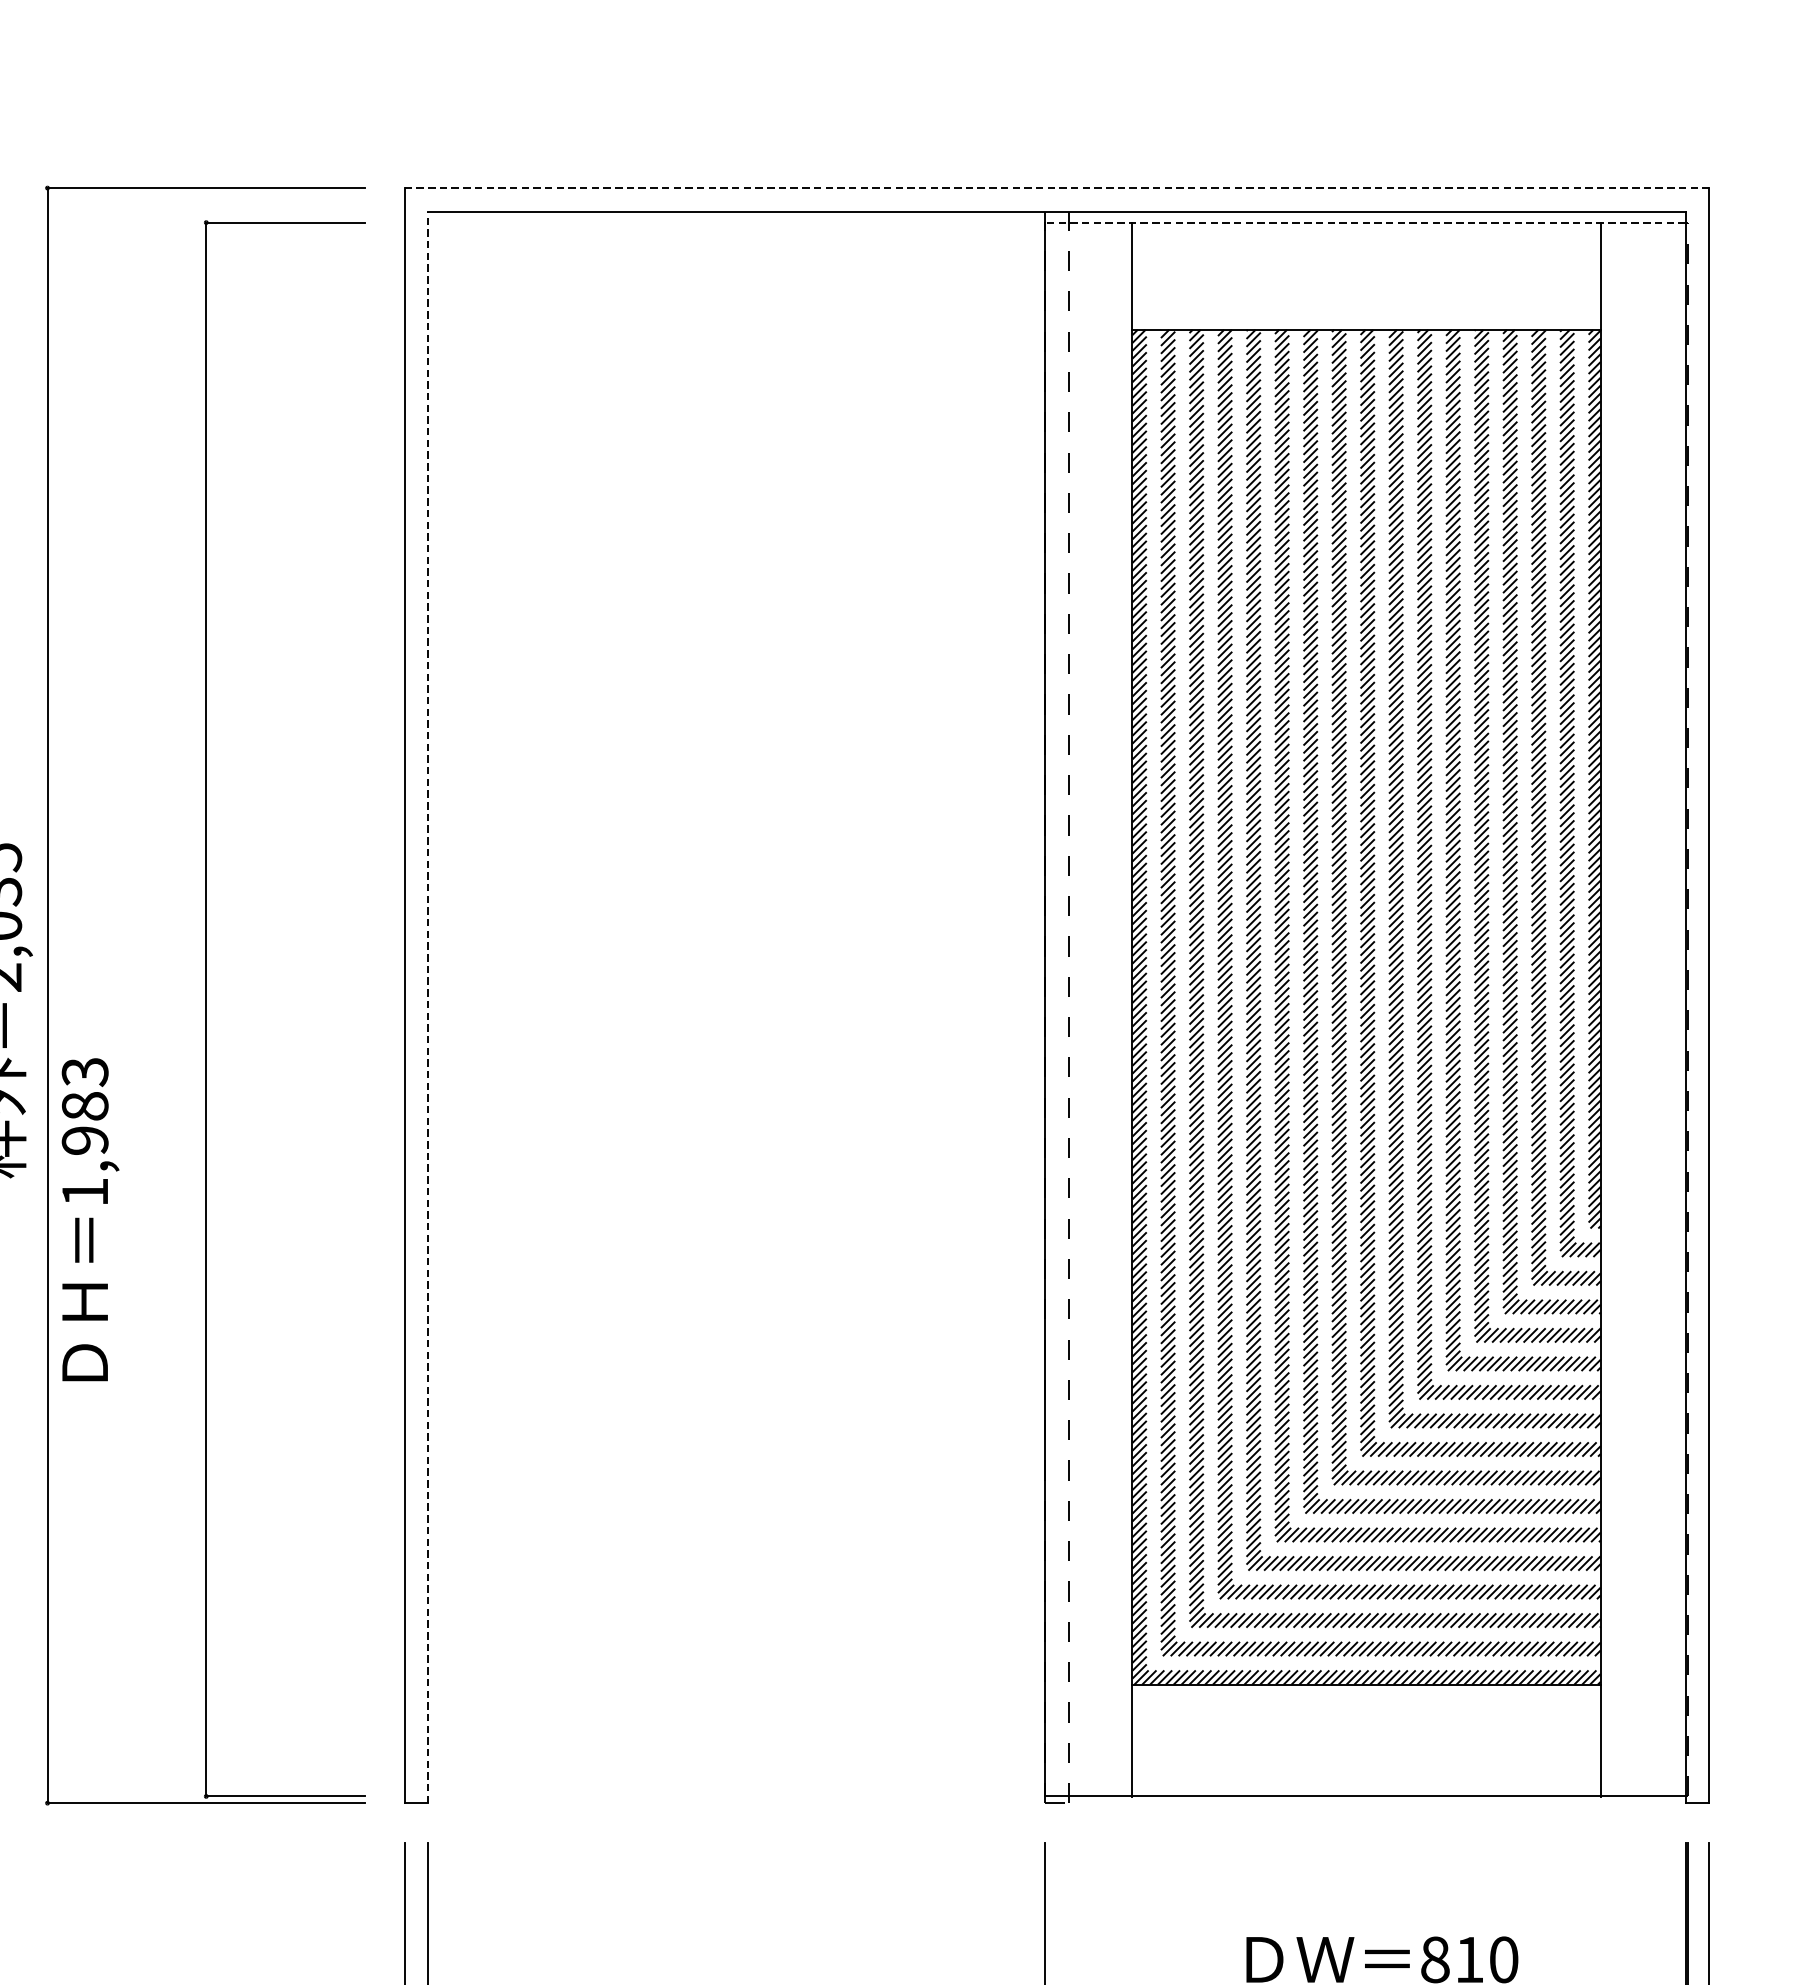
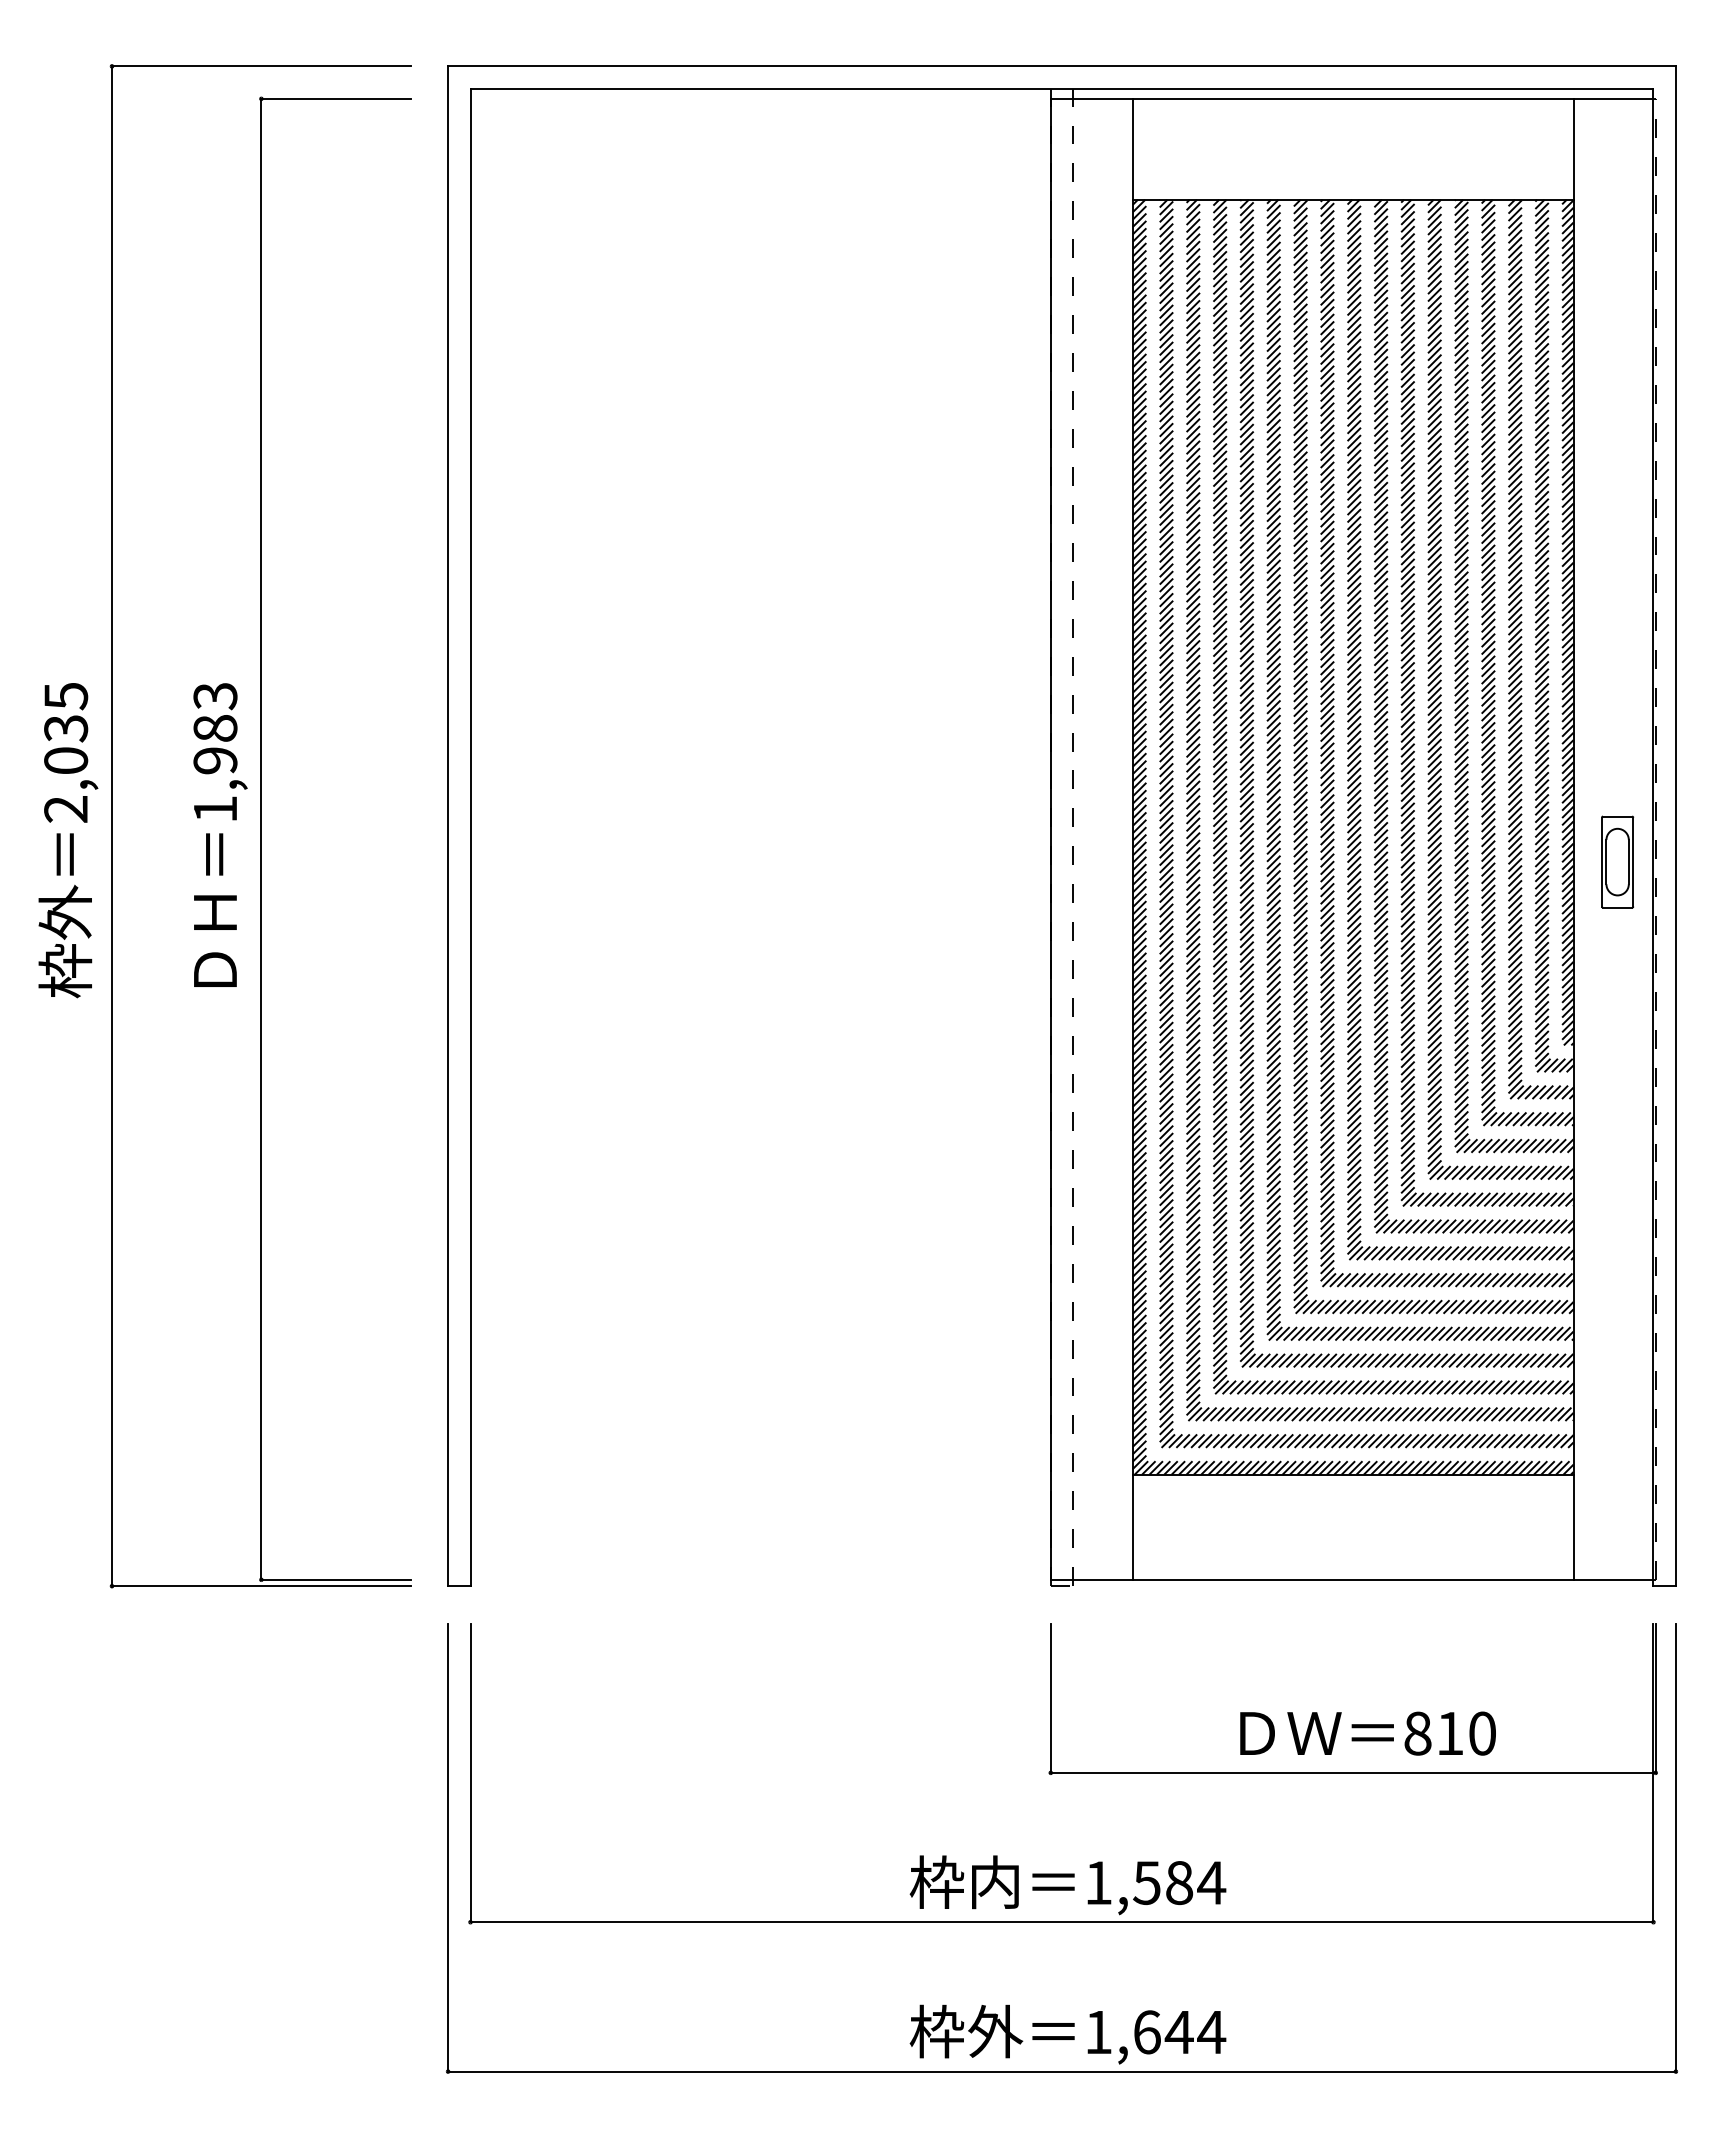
line: (1056, 188) -> (1061, 66), dashed -> solid
line: (1364, 222) -> (1351, 98), dashed -> solid
line: (428, 1007) -> (470, 837), dashed -> solid
part: (1647, 1033) -> (1617, 861), added
text: (90, 1219) -> (220, 834), moved

